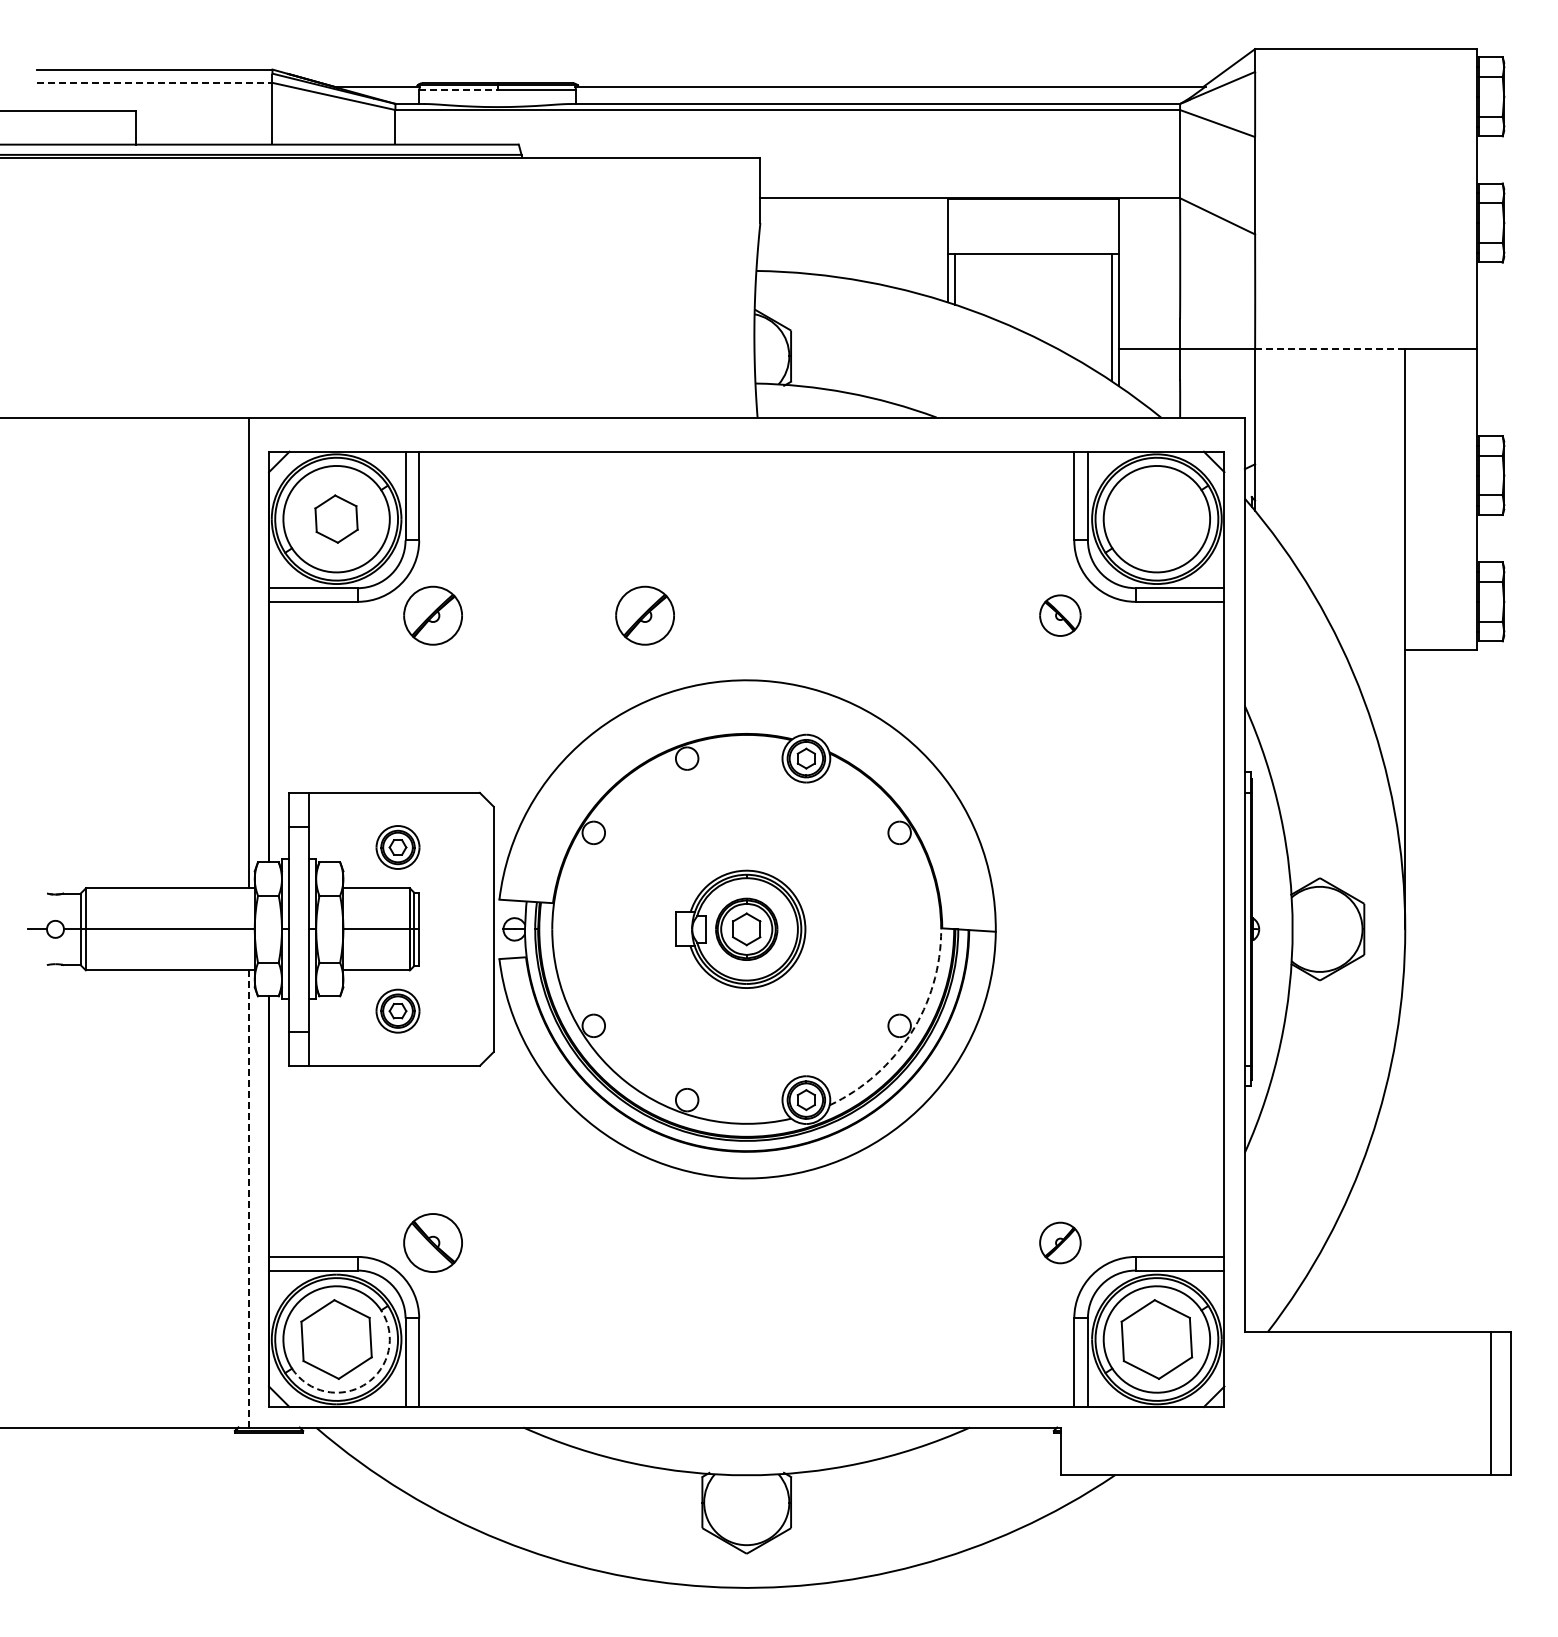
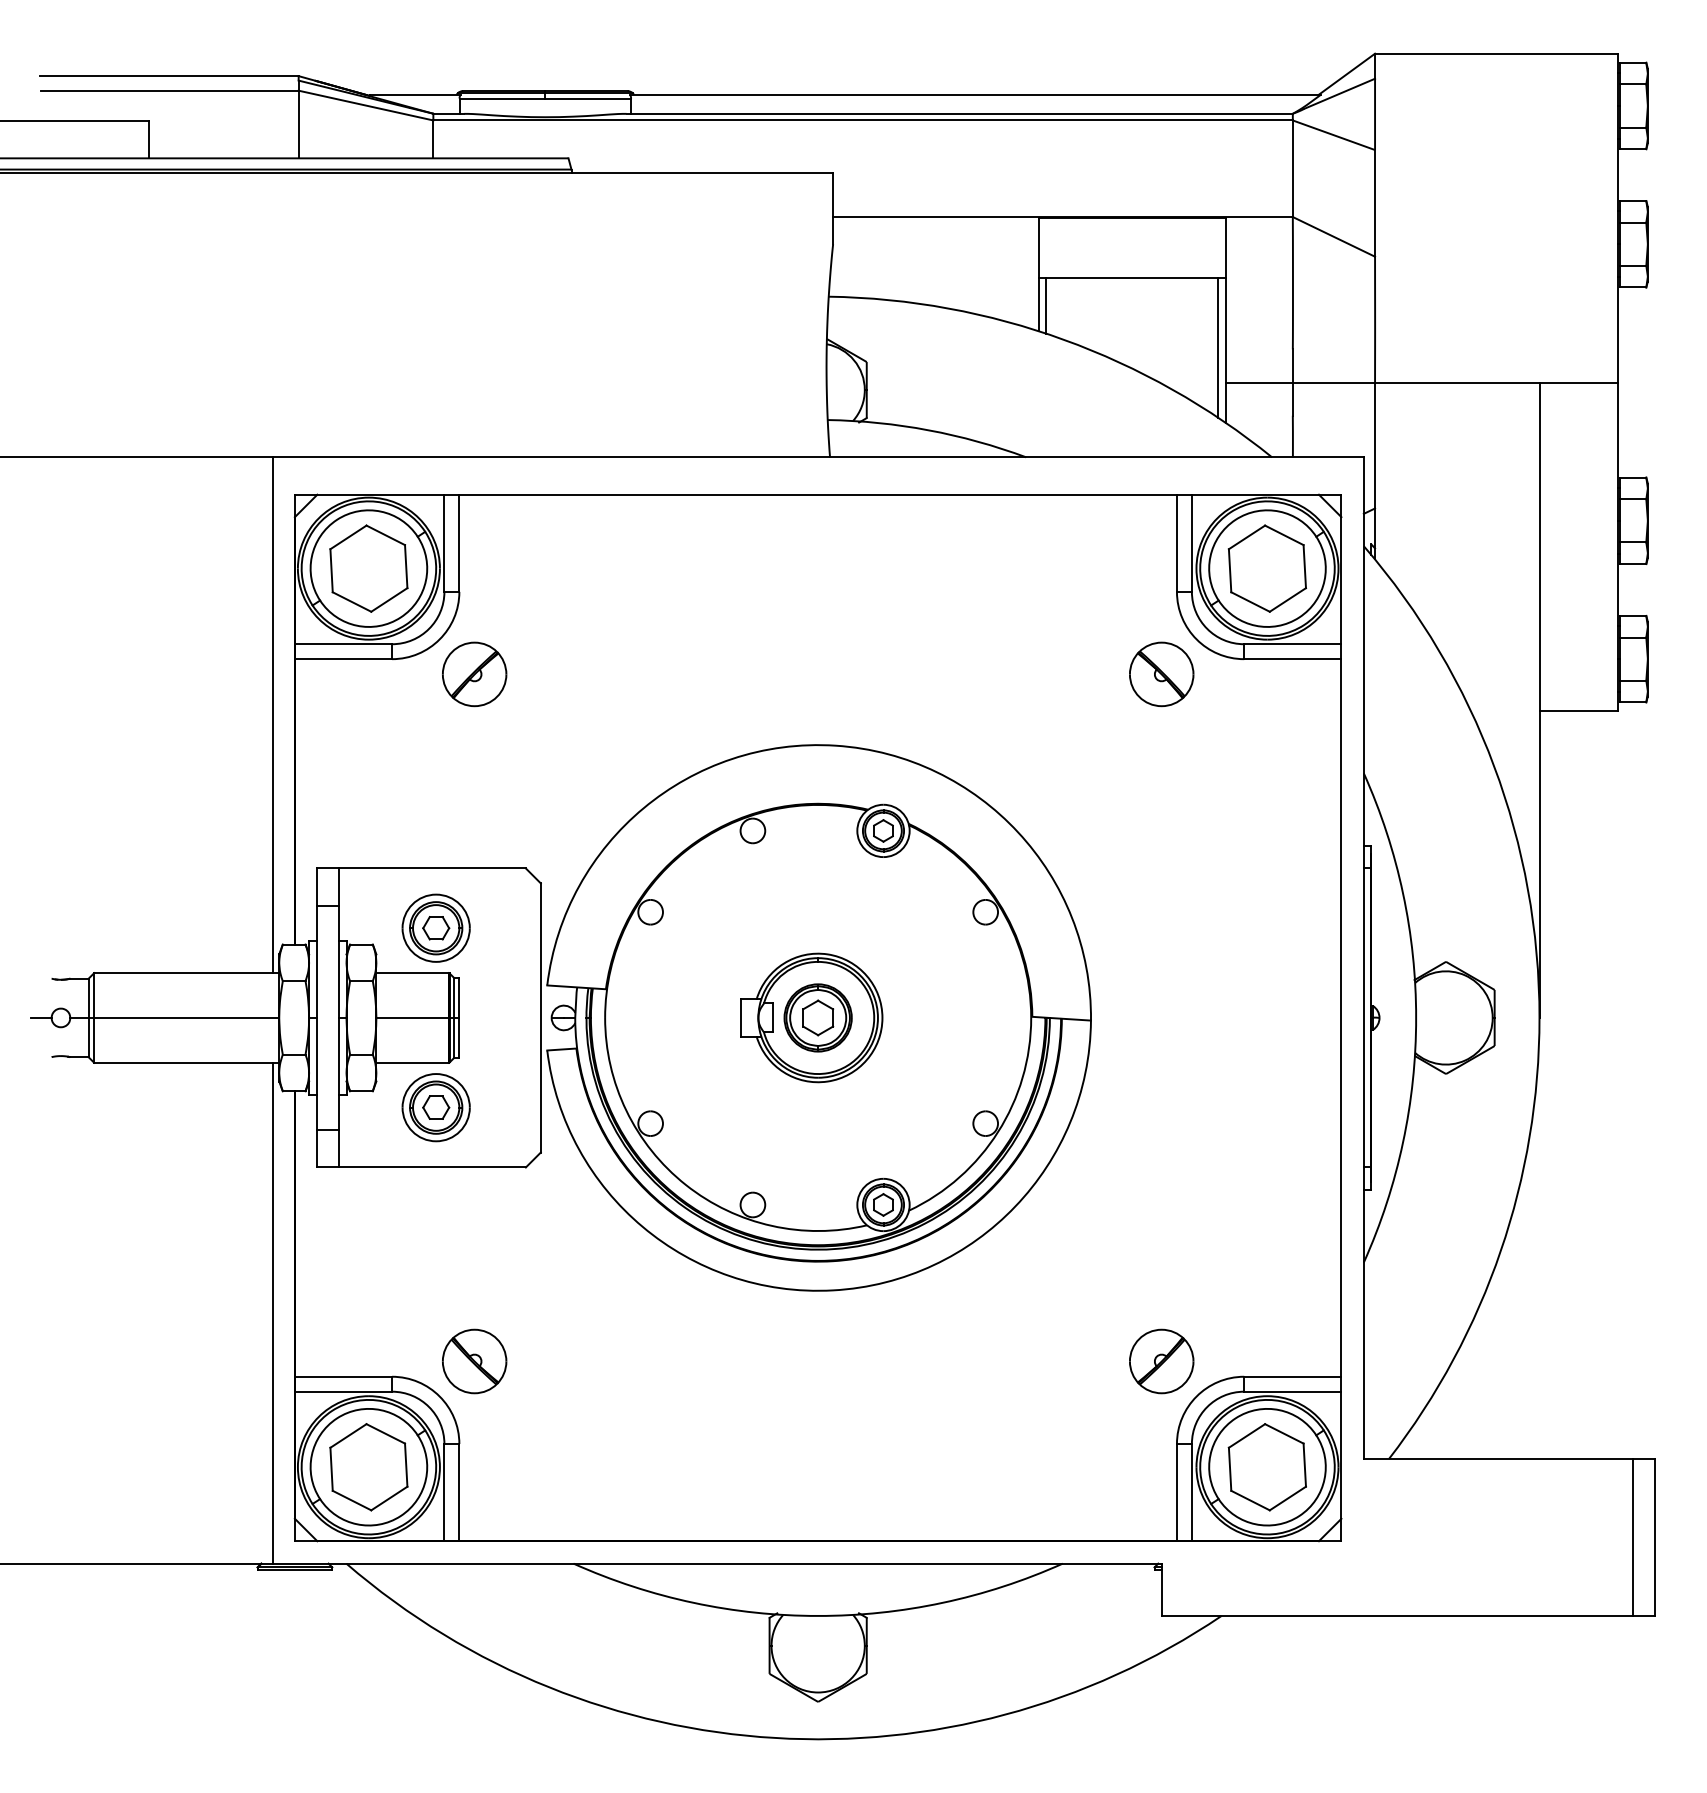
line: (154, 82) -> (169, 90), dashed -> solid
line: (459, 90) -> (503, 99), dashed -> solid
line: (1330, 349) -> (1457, 382), dashed -> solid
part: (336, 518) -> (368, 567), size x1.67
part: (1156, 518) -> (1267, 567), added
part: (644, 615) -> (706, 674), removed
part: (1060, 615) -> (1161, 674), size x1.43
part: (397, 847) -> (435, 928), size x1.43
part: (397, 1010) -> (435, 1106), size x1.43
arc: (910, 1033) -> (997, 1132), dashed -> solid
line: (248, 1198) -> (272, 1312), dashed -> solid
part: (1060, 1242) -> (1161, 1360), size x1.43
arc: (365, 1384) -> (400, 1516), dashed -> solid

